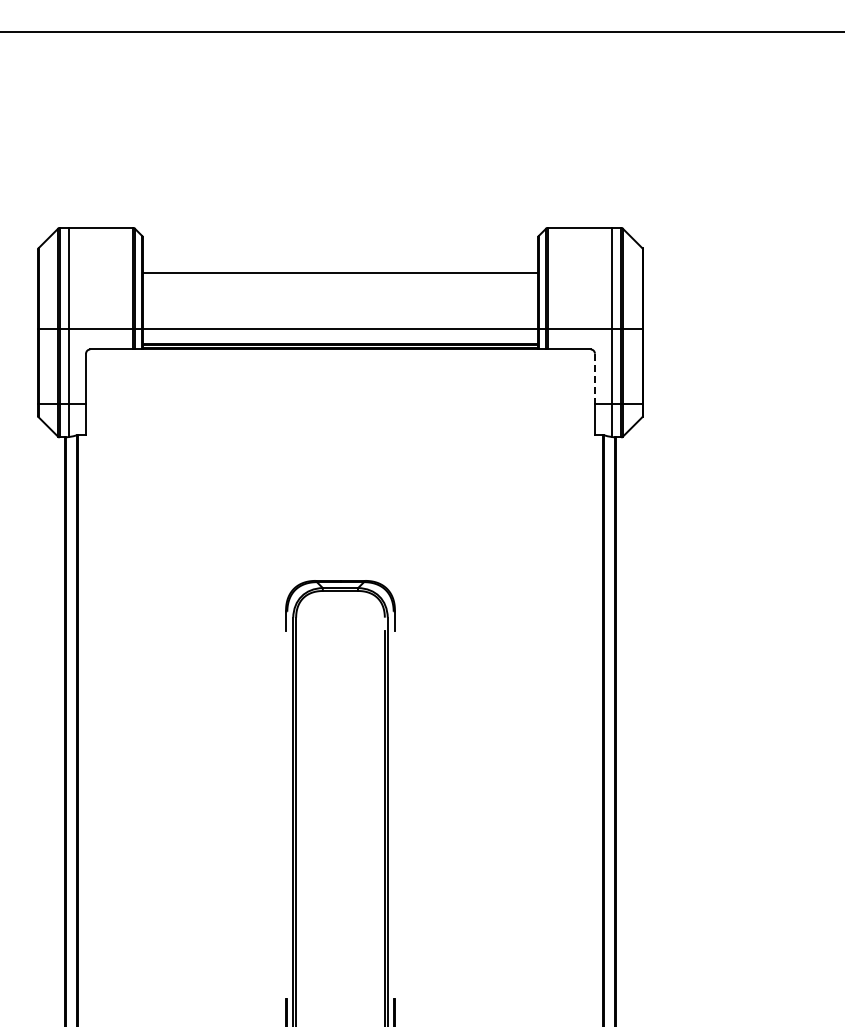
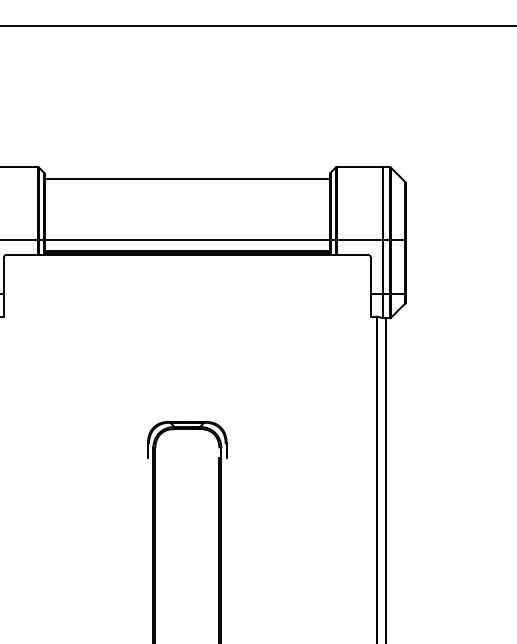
line: (340, 272) -> (187, 179), moved
line: (594, 379) -> (370, 276), dashed -> solid

